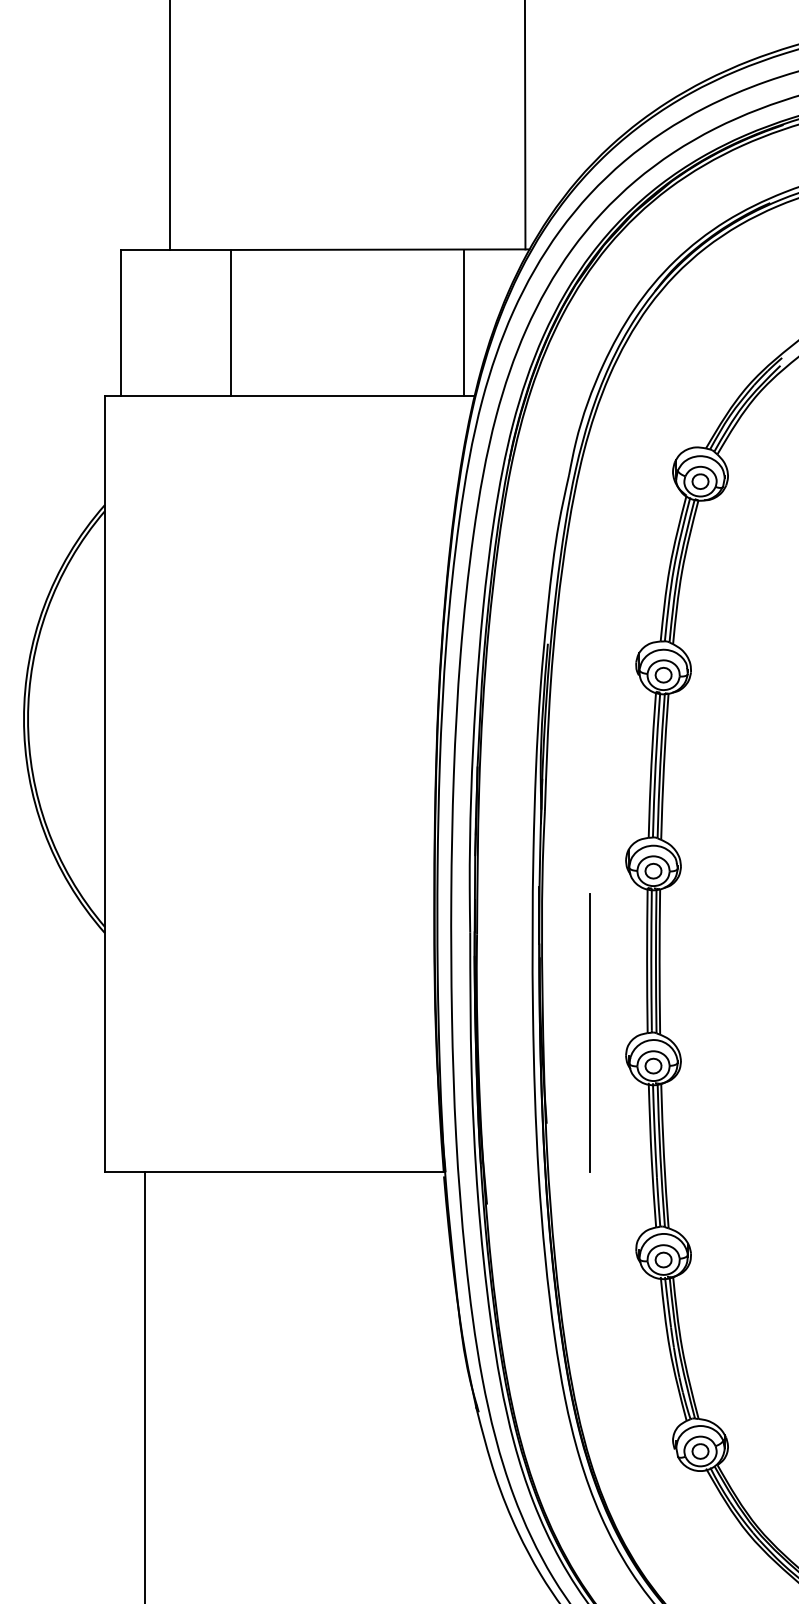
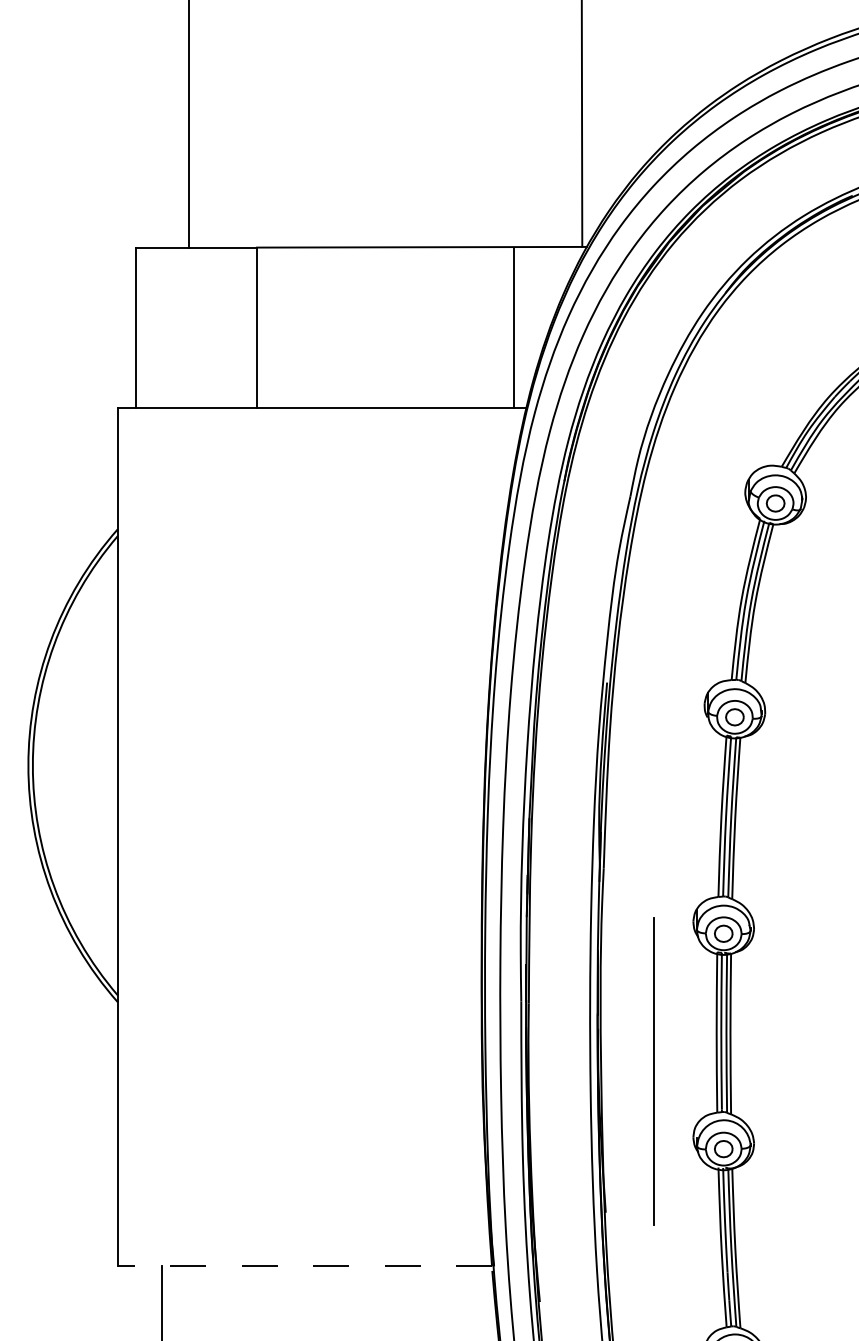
line: (589, 1032) -> (653, 1071), moved
line: (273, 1171) -> (303, 1265), solid -> dashed

